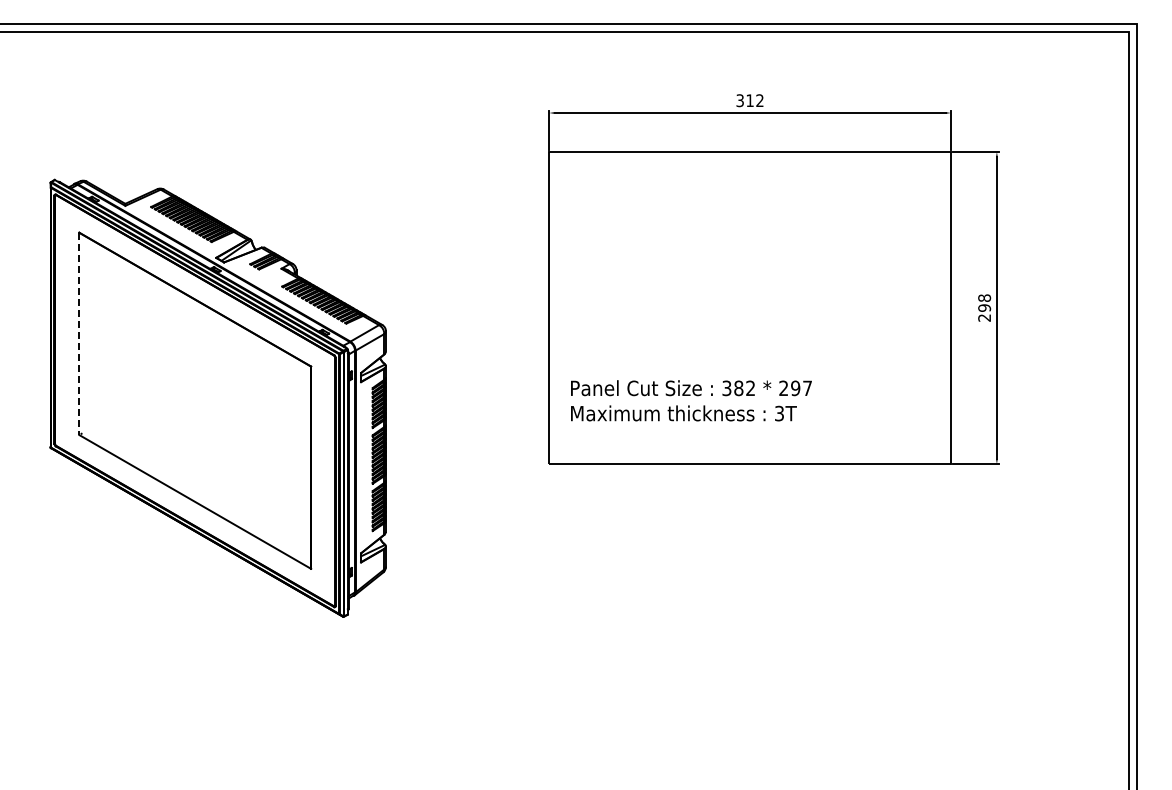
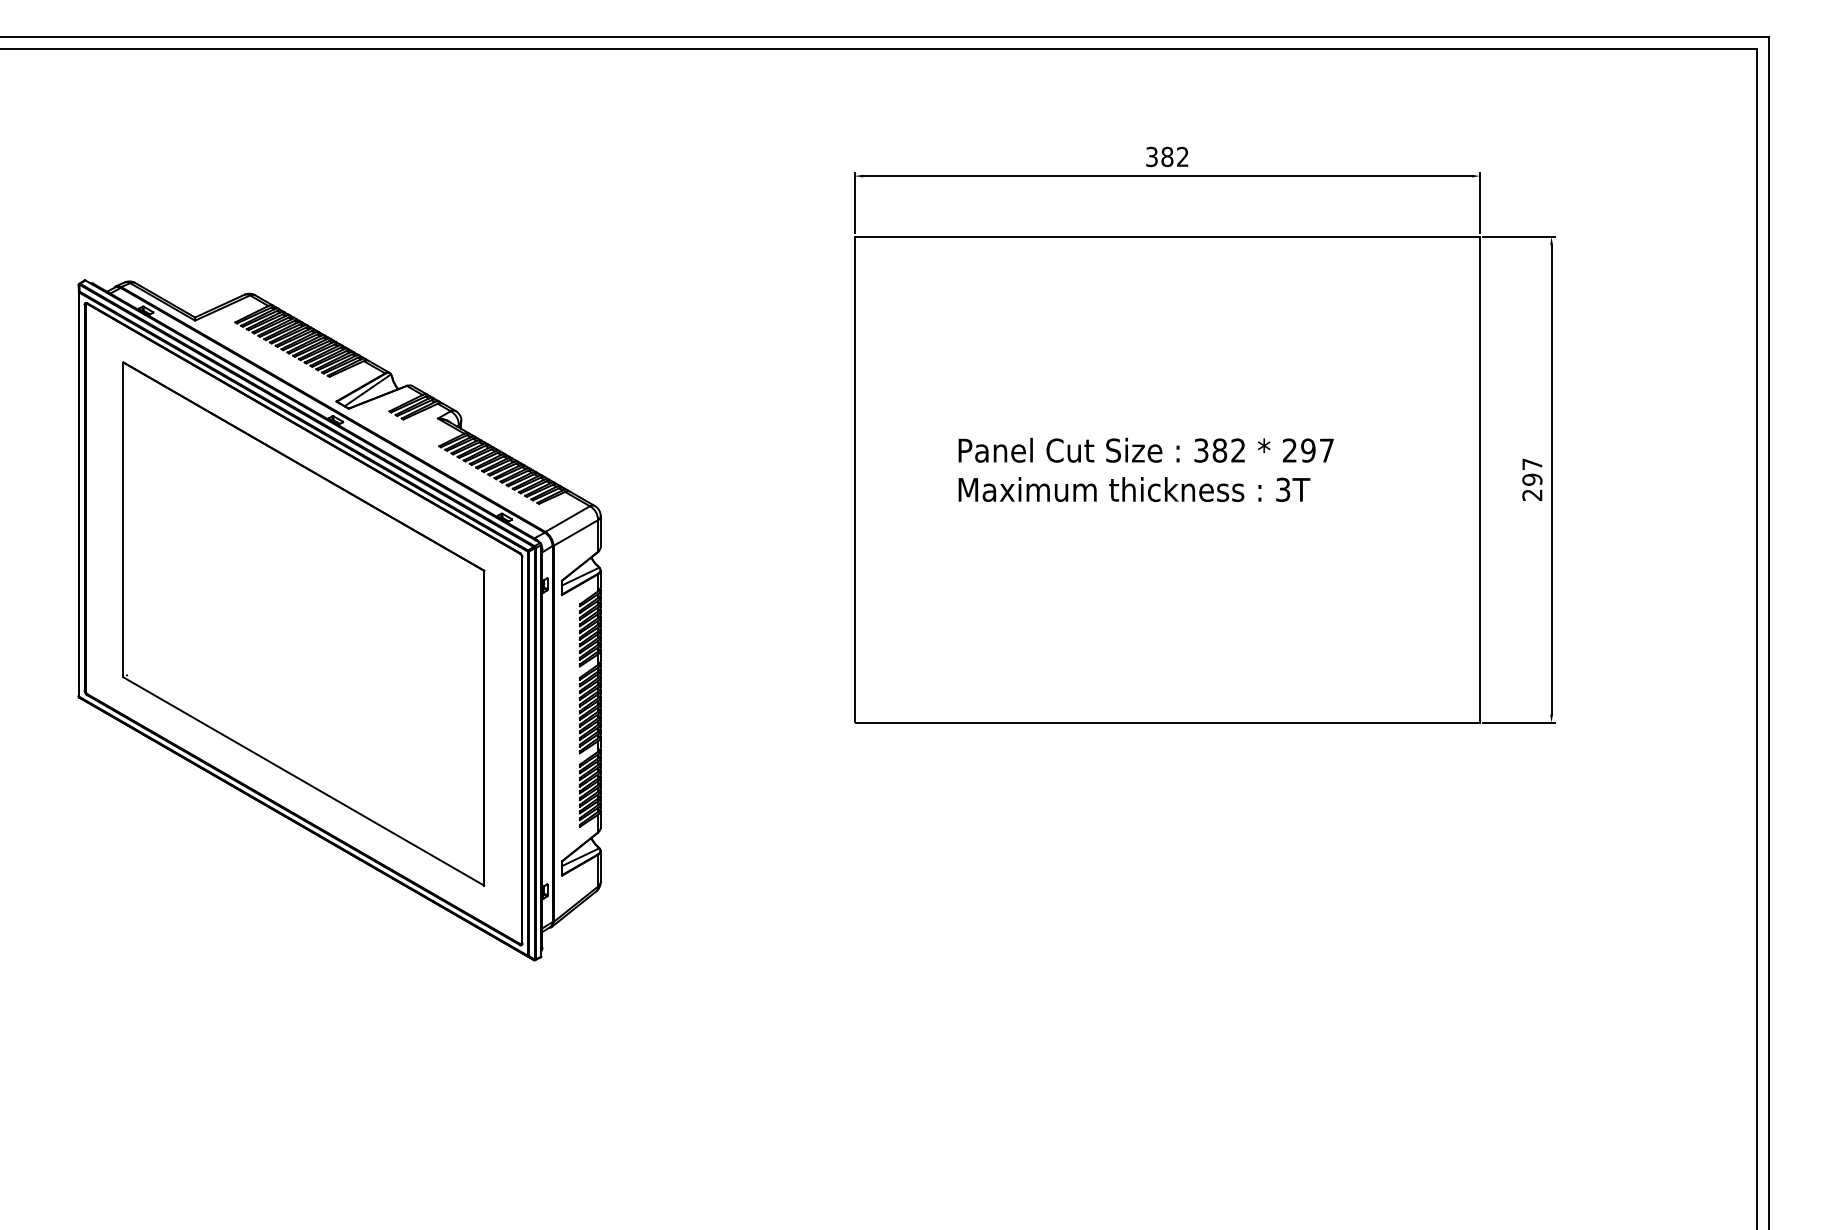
text: (749, 100) -> (1166, 156), 312 -> 382
text: (984, 297) -> (1532, 463), 298 -> 297
line: (79, 334) -> (123, 520), dashed -> solid
text: (691, 400) -> (1146, 469), moved

